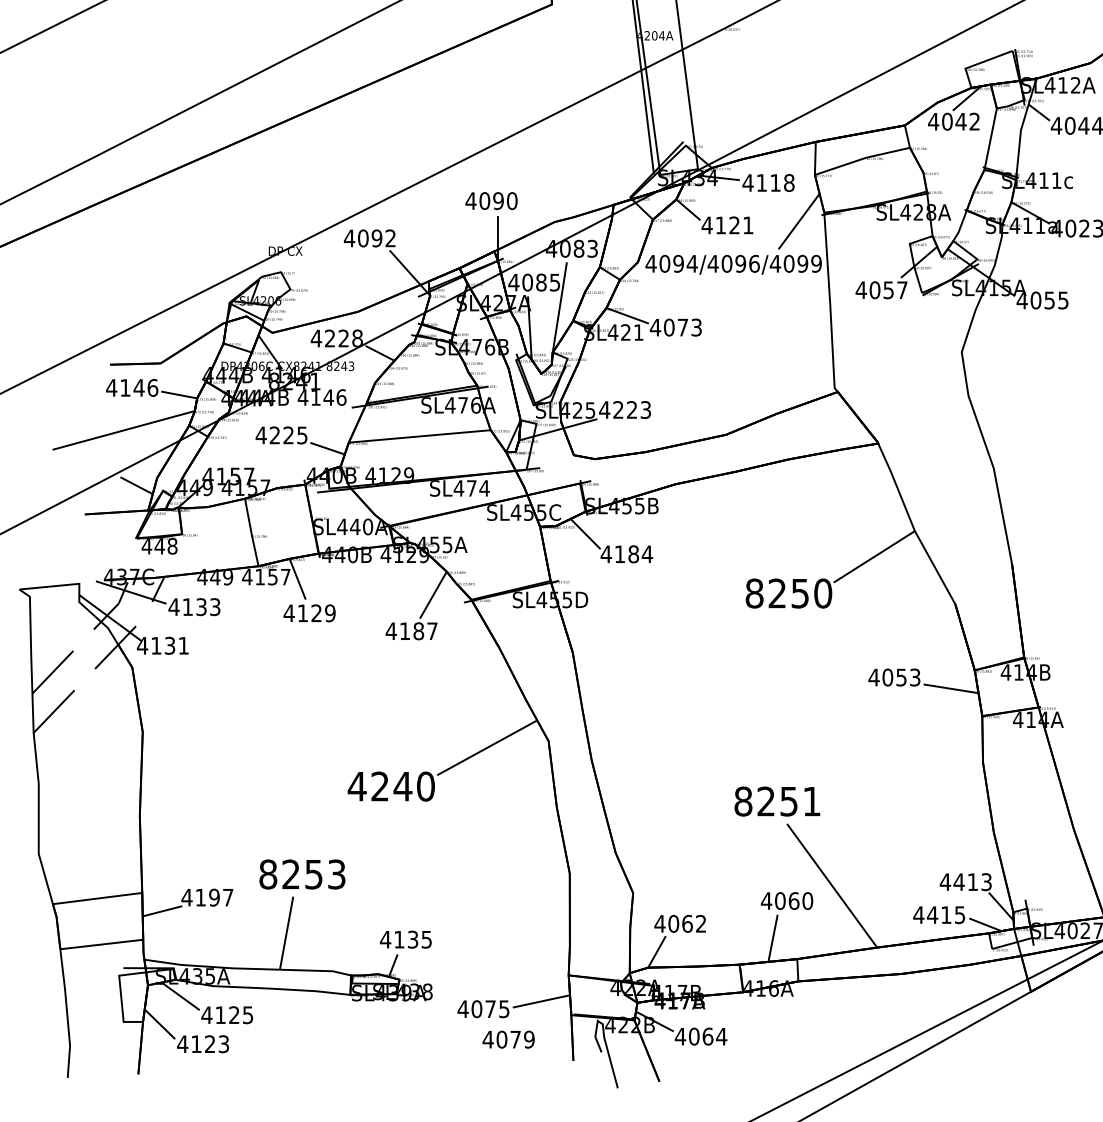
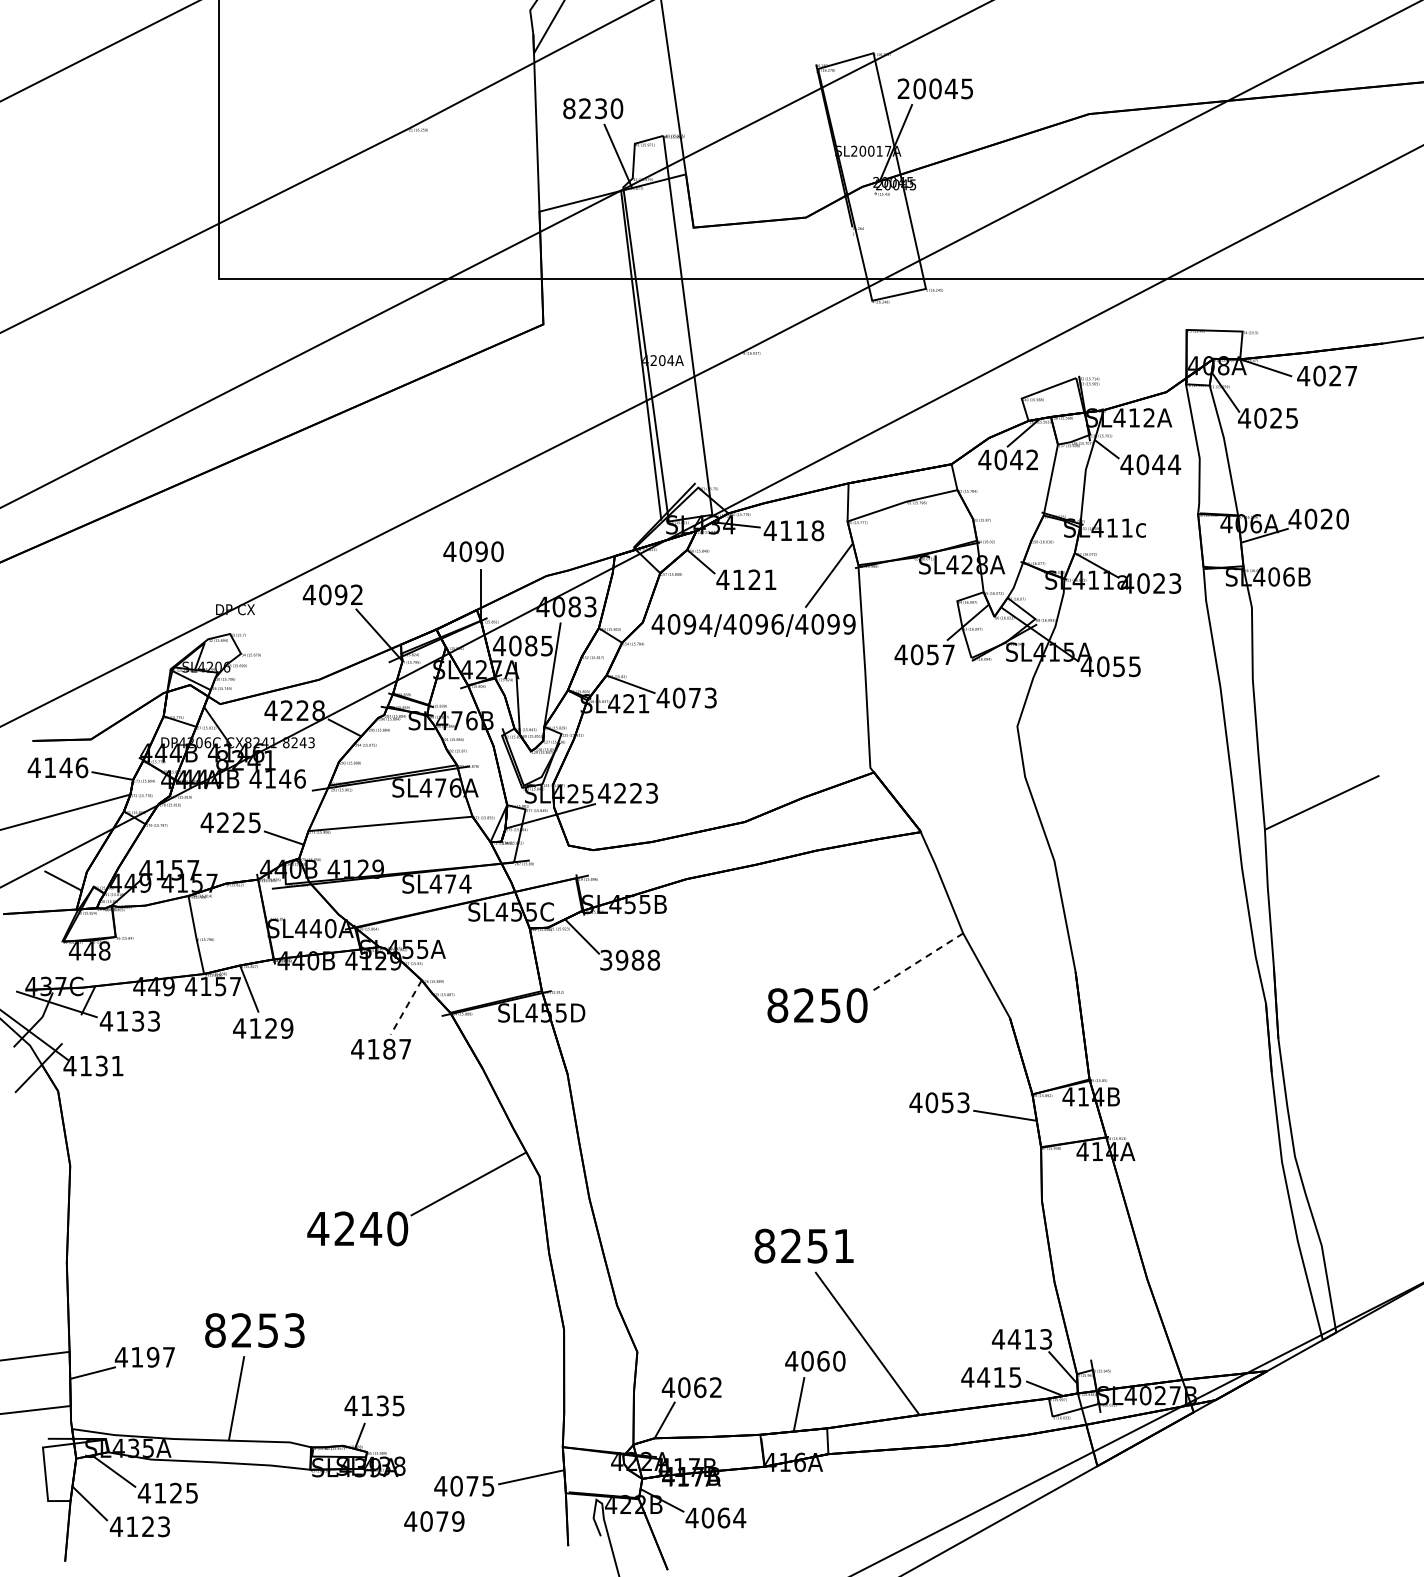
text: (626, 553) -> (629, 959), 4184 -> 3988
line: (874, 557) -> (916, 963), solid -> dashed
line: (433, 595) -> (406, 1007), solid -> dashed
text: (508, 1039) -> (434, 1521), moved

